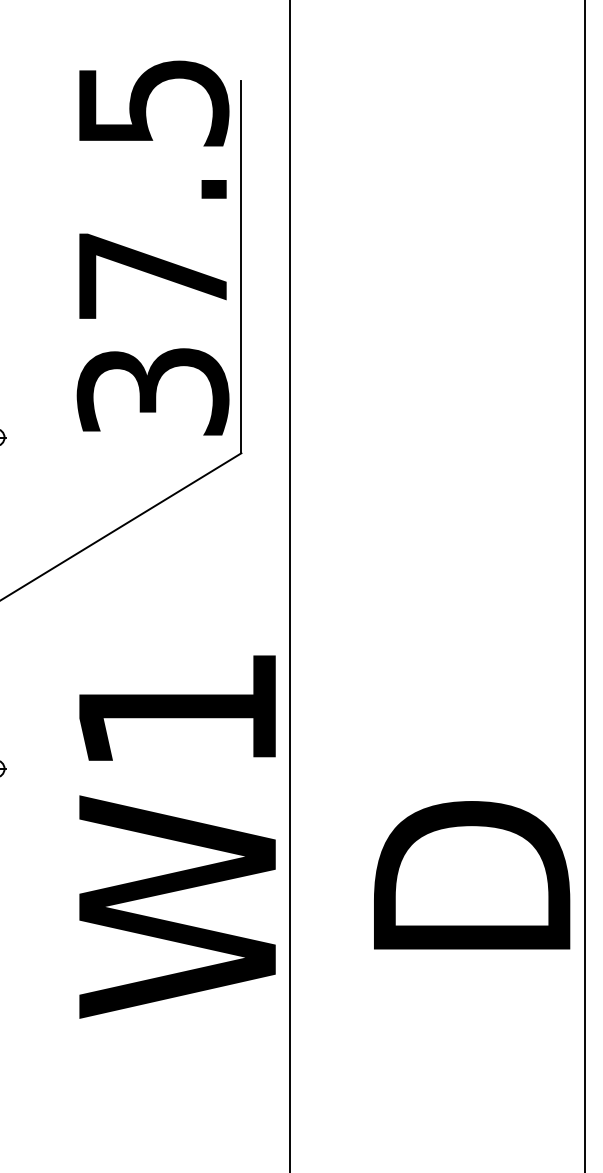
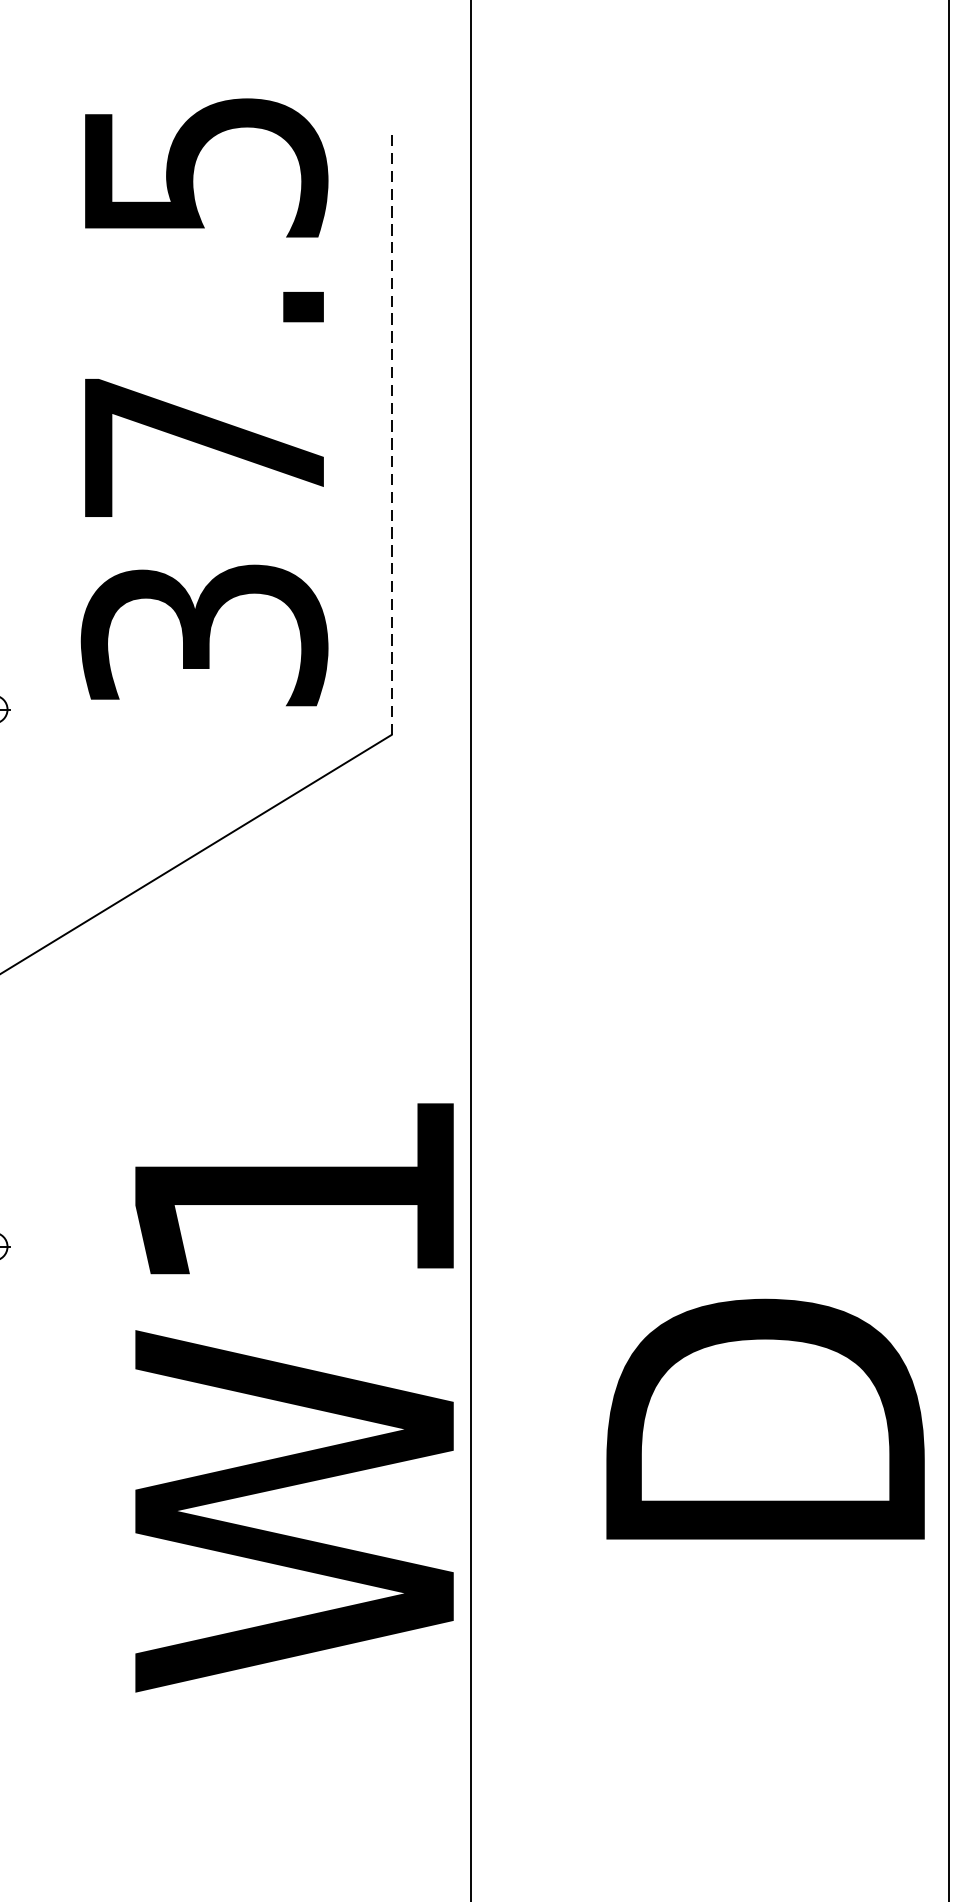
text: (152, 247) -> (203, 401), moved
line: (241, 266) -> (391, 432), solid -> dashed
text: (177, 836) -> (294, 1396), moved

